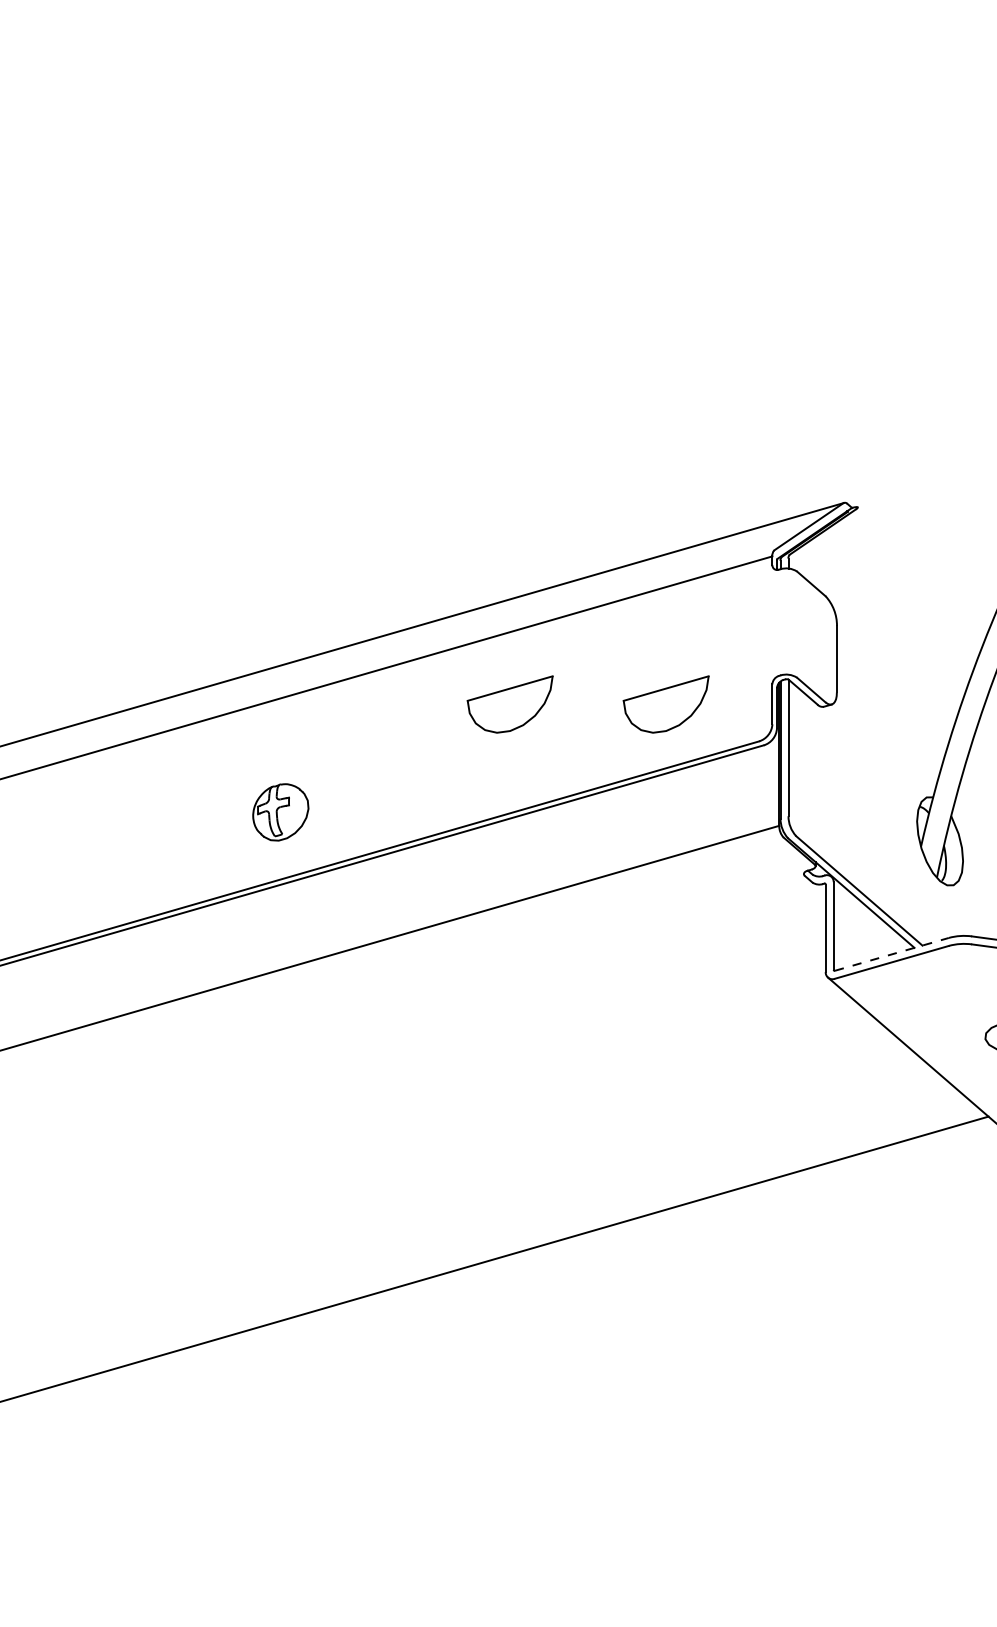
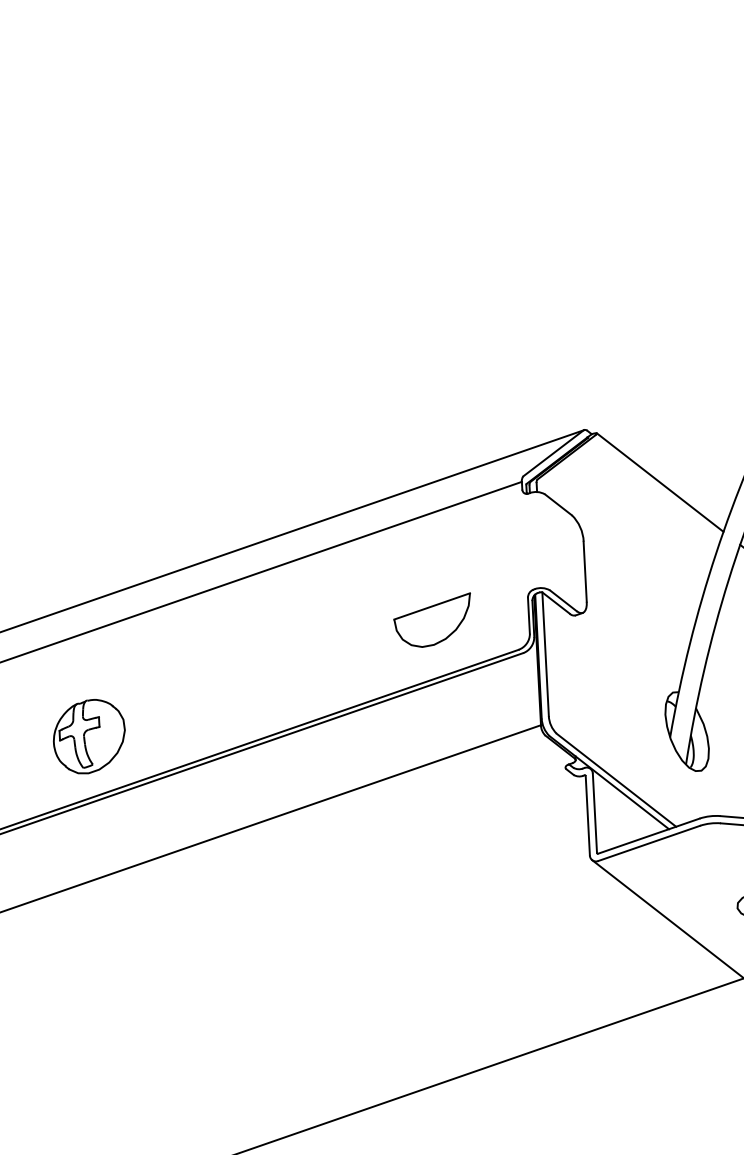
line: (924, 565) -> (659, 482), added
part: (509, 704) -> (291, 628), removed
part: (280, 812) -> (89, 736), size x1.43
line: (892, 954) -> (649, 836), dashed -> solid

